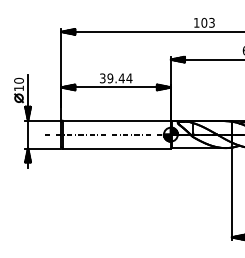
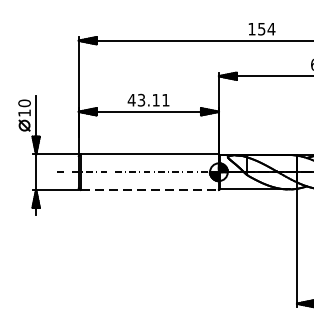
text: (208, 22) -> (267, 28), 103 -> 154
text: (115, 78) -> (148, 100), 39.44 -> 43.11
line: (117, 148) -> (150, 189), solid -> dashed

